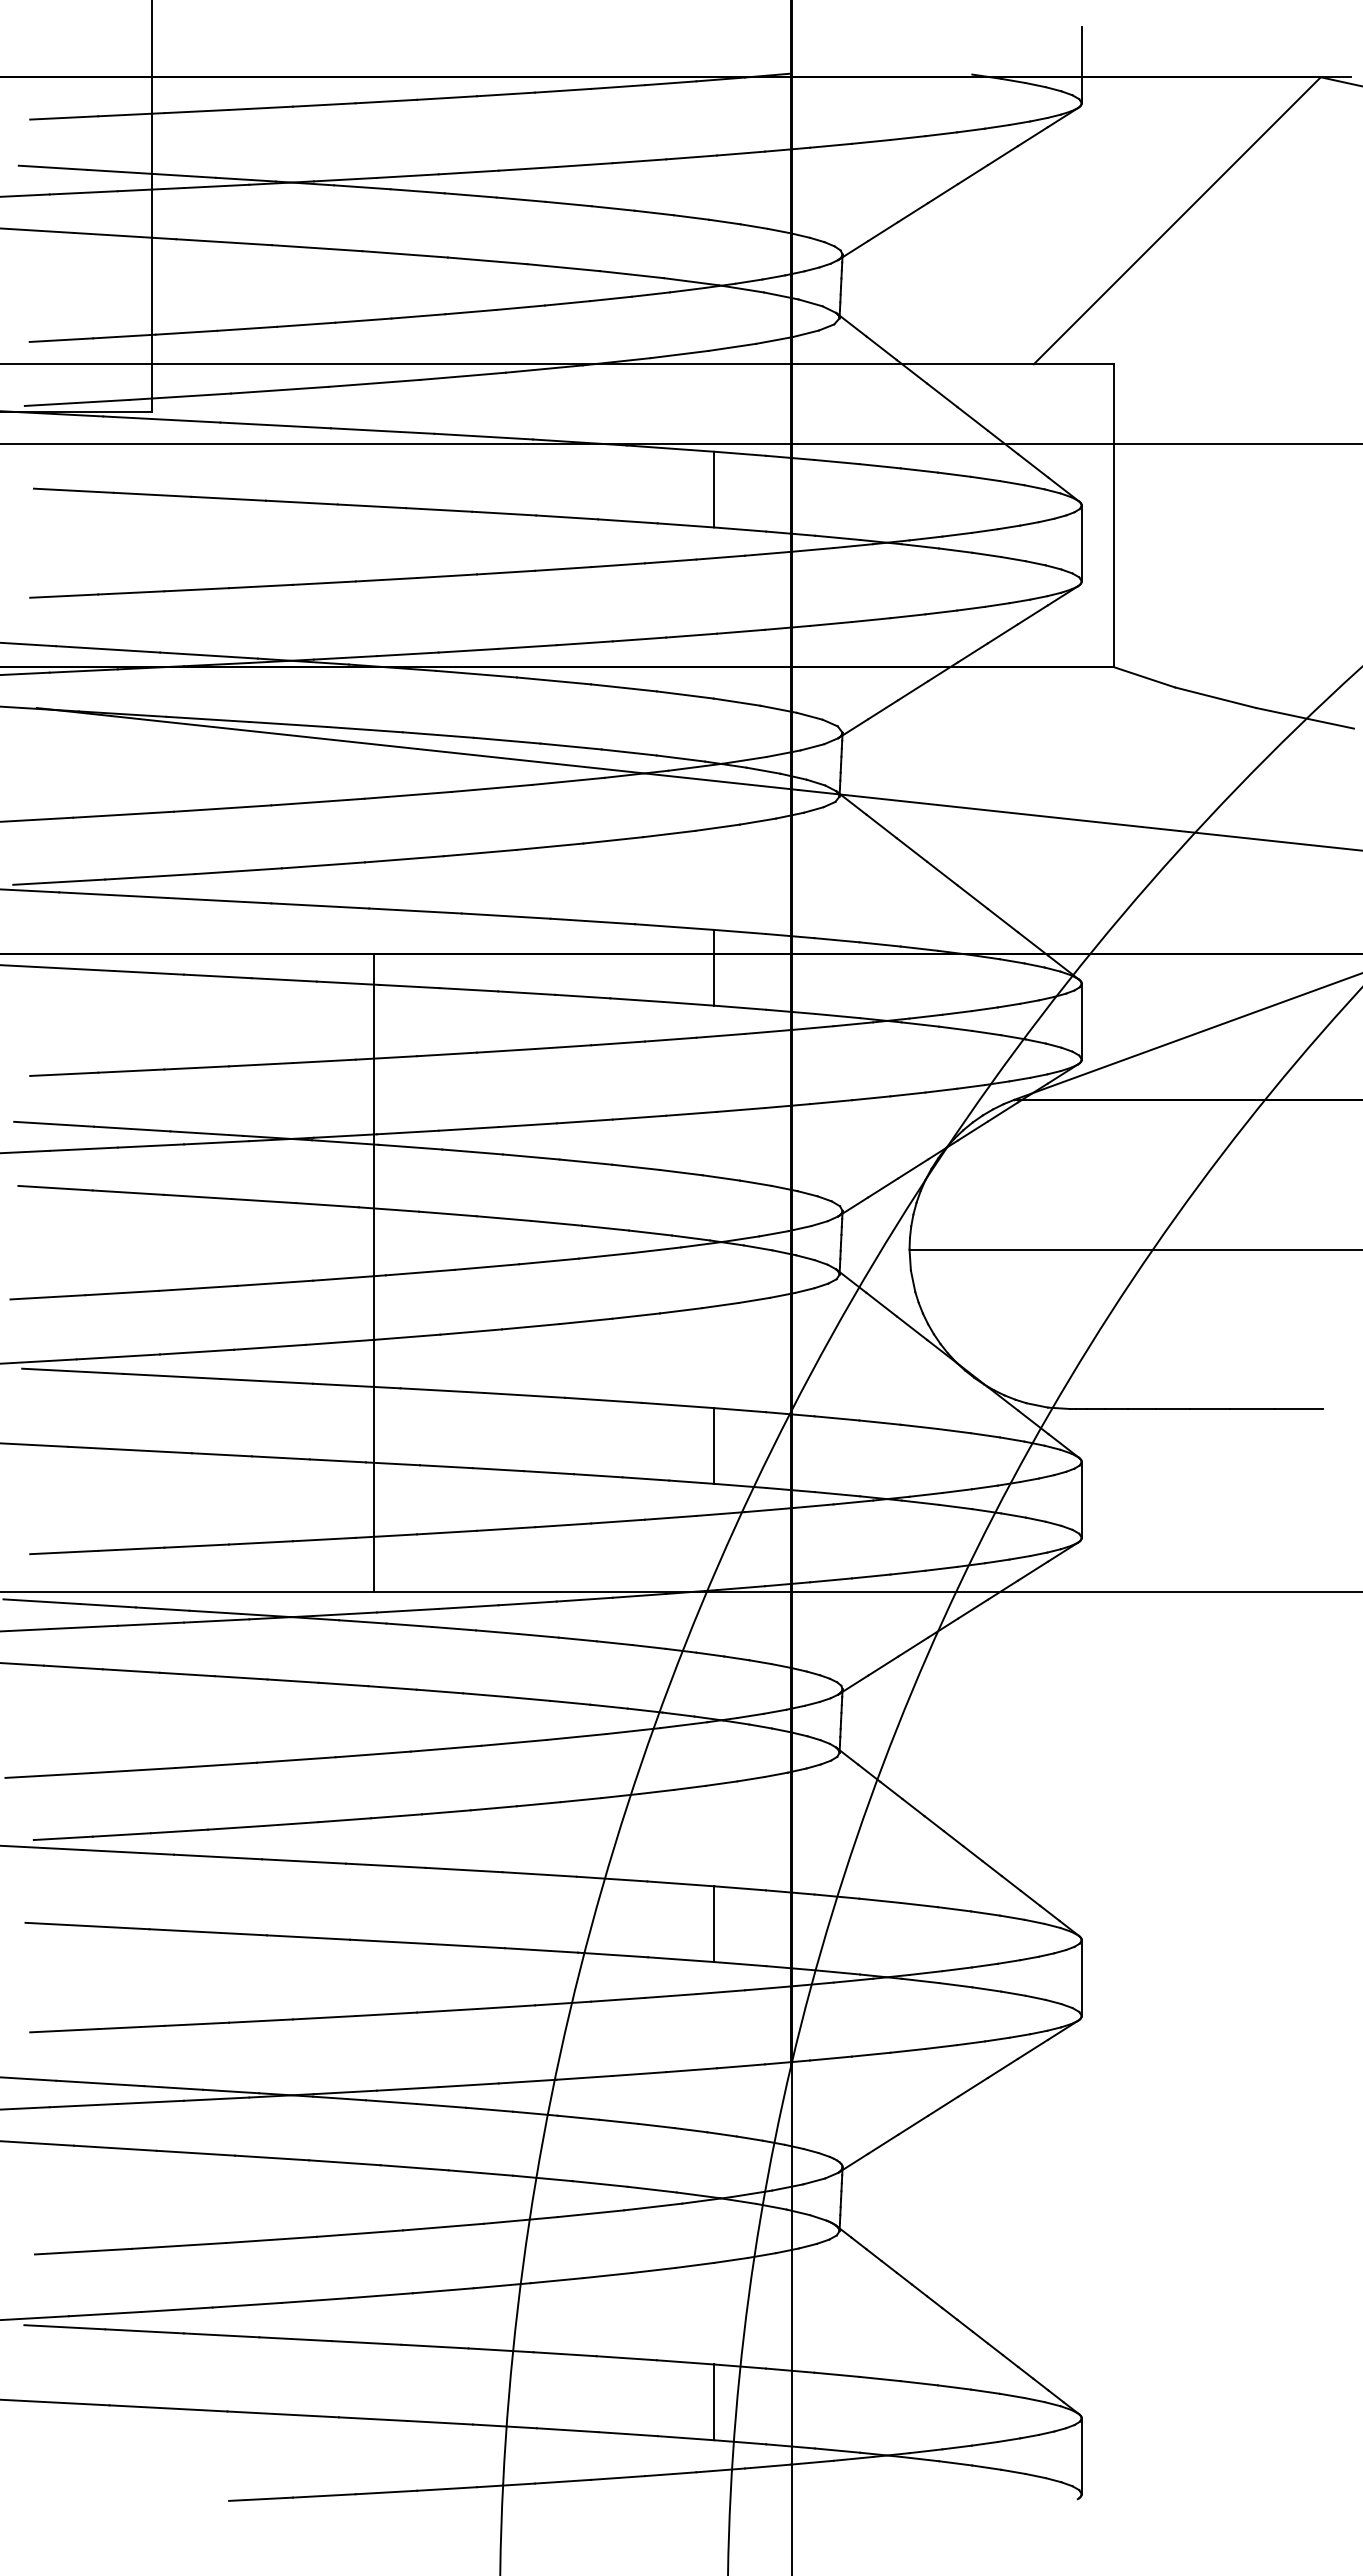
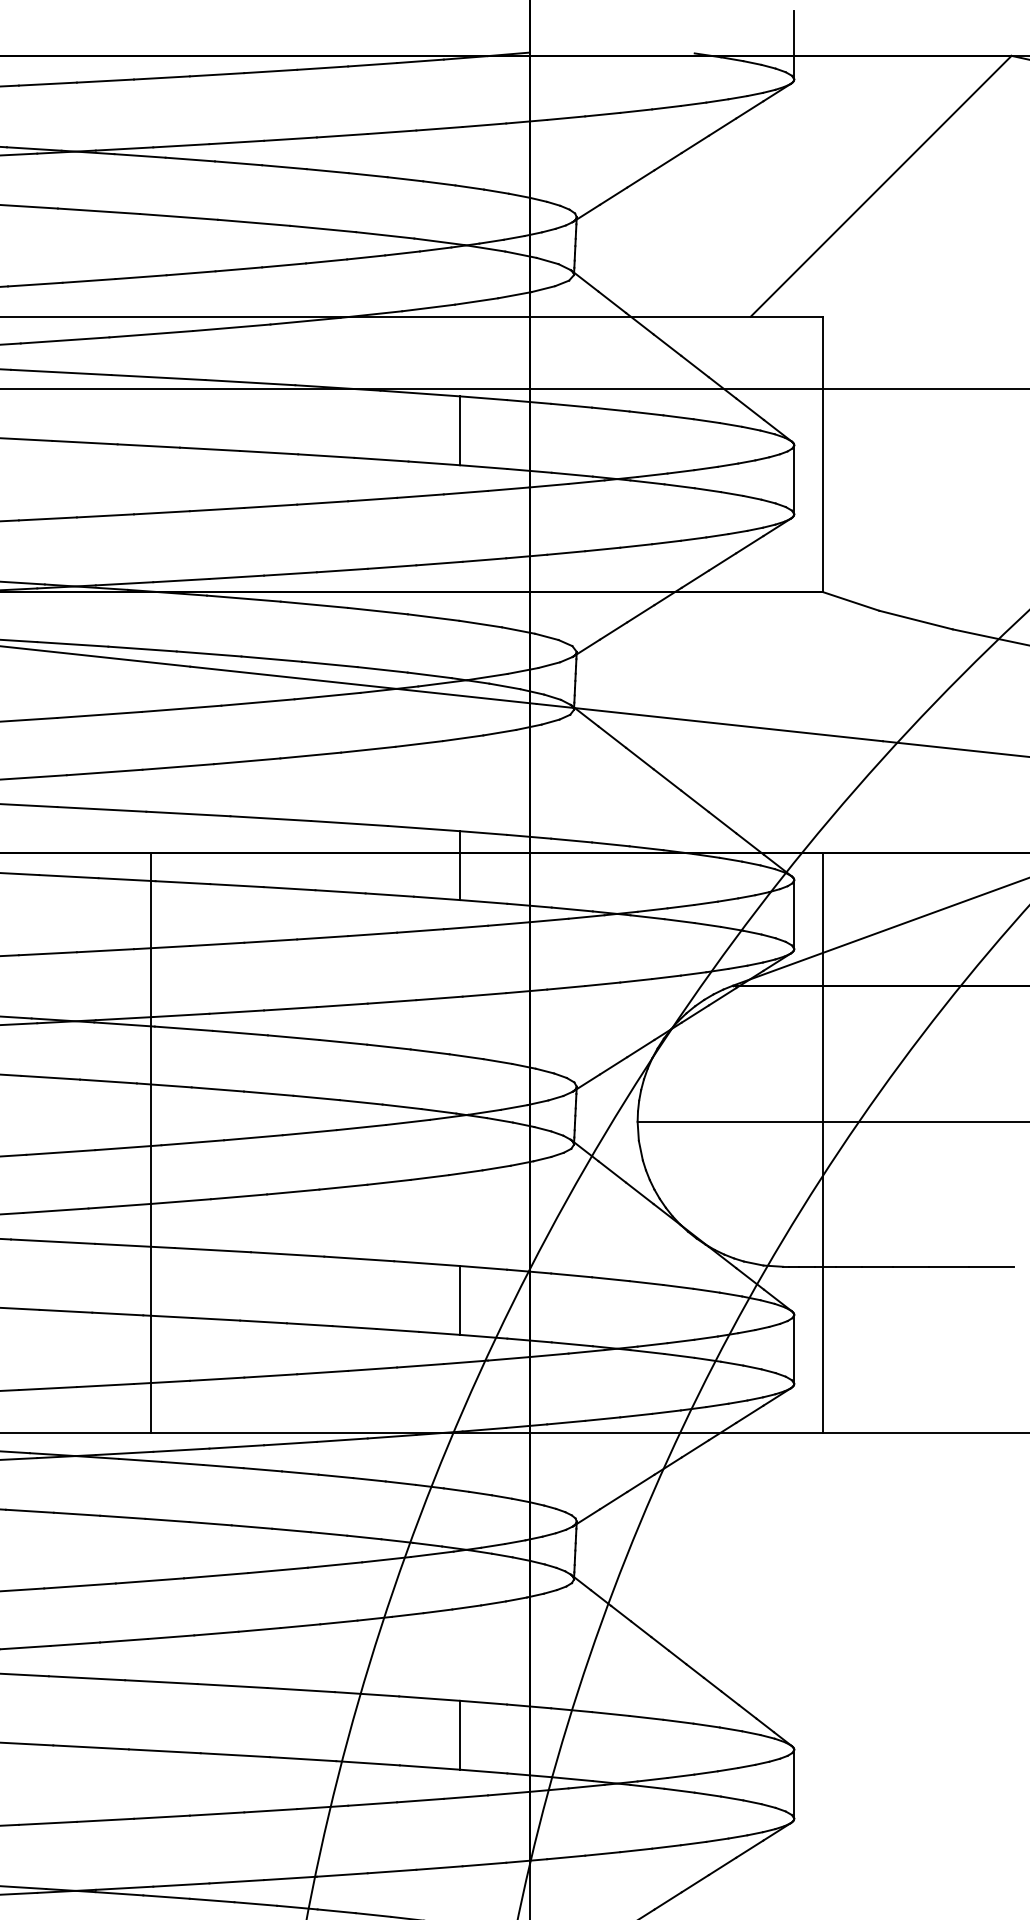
line: (1113, 1272) -> (823, 1142), added

